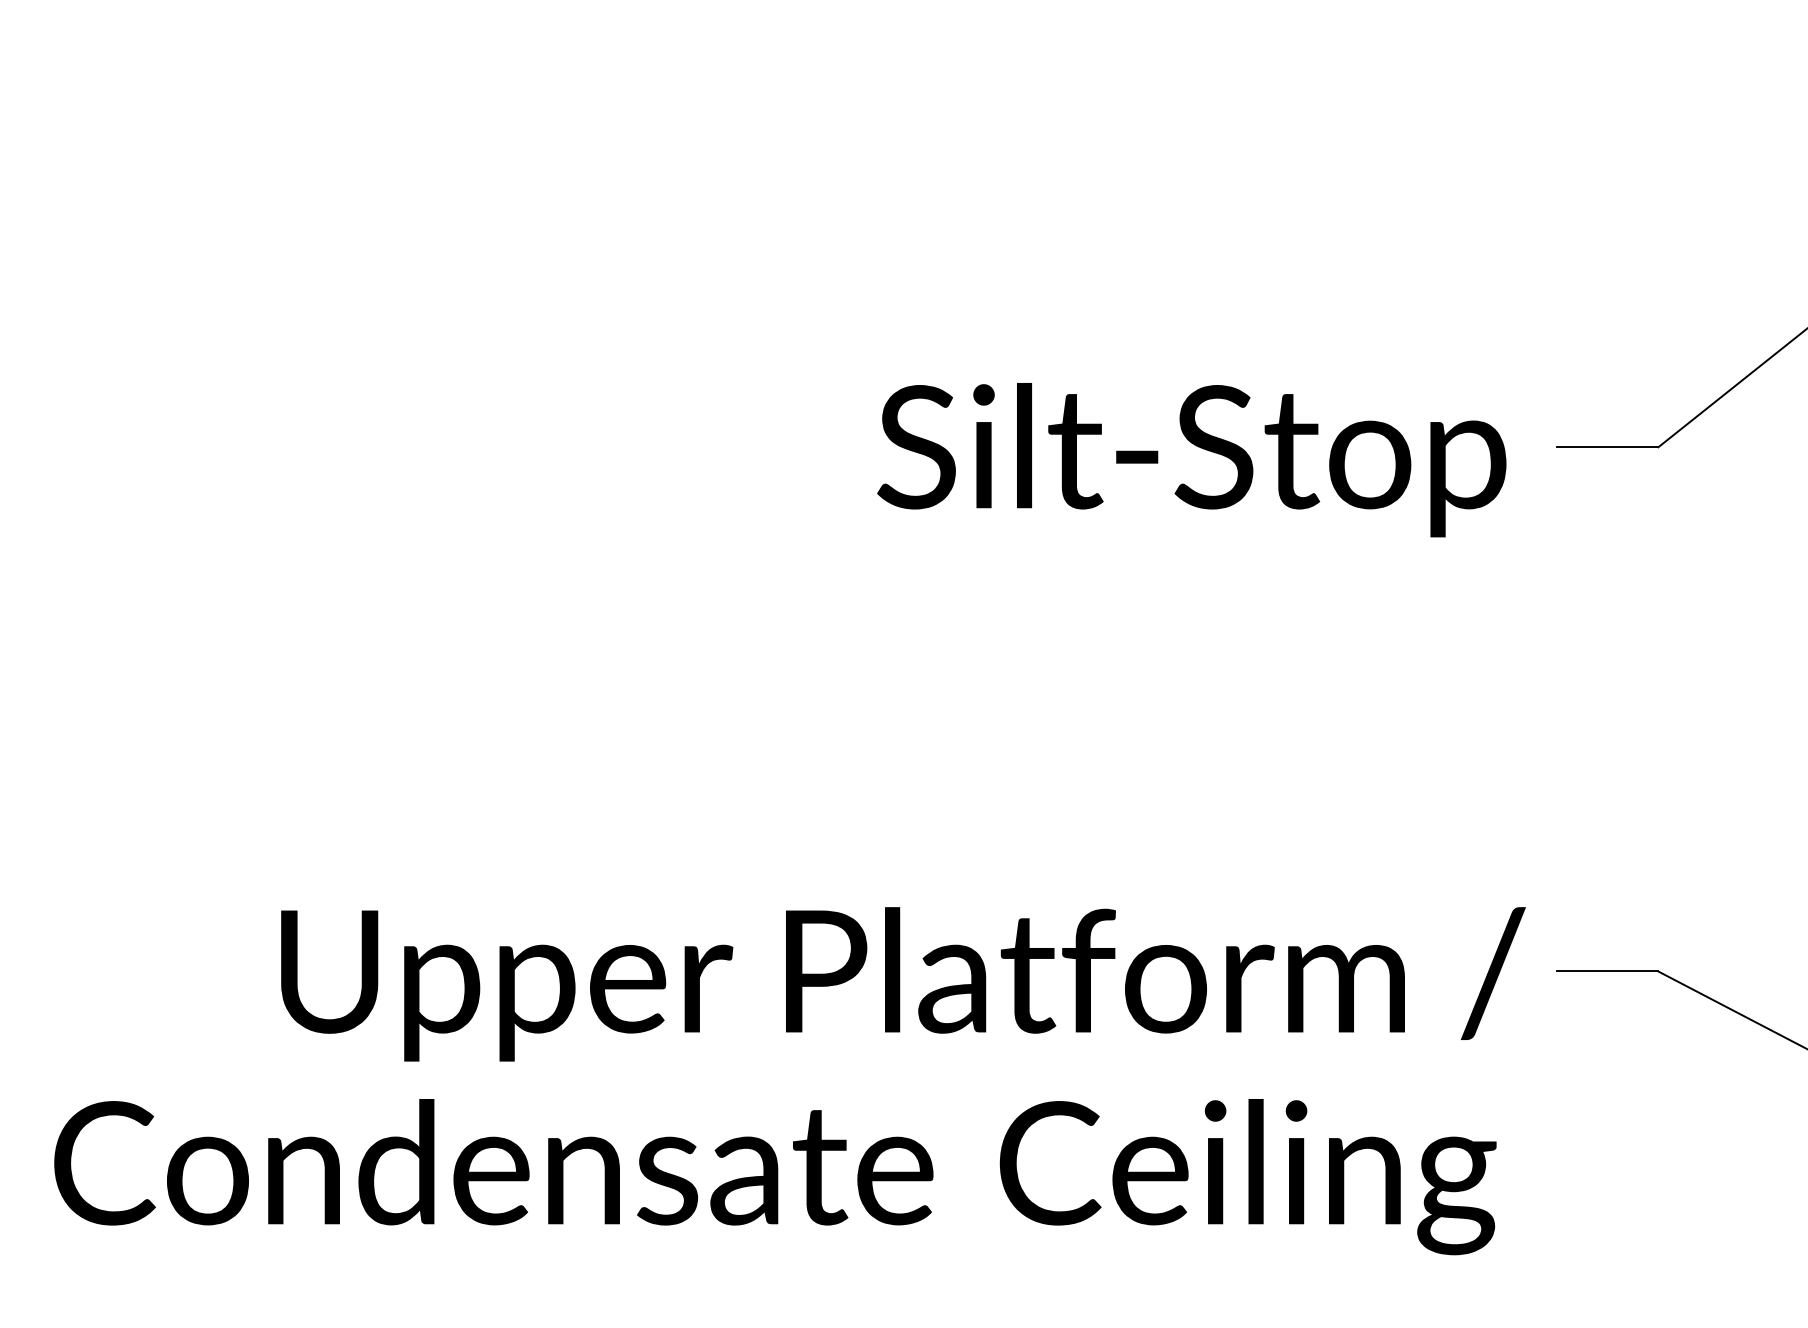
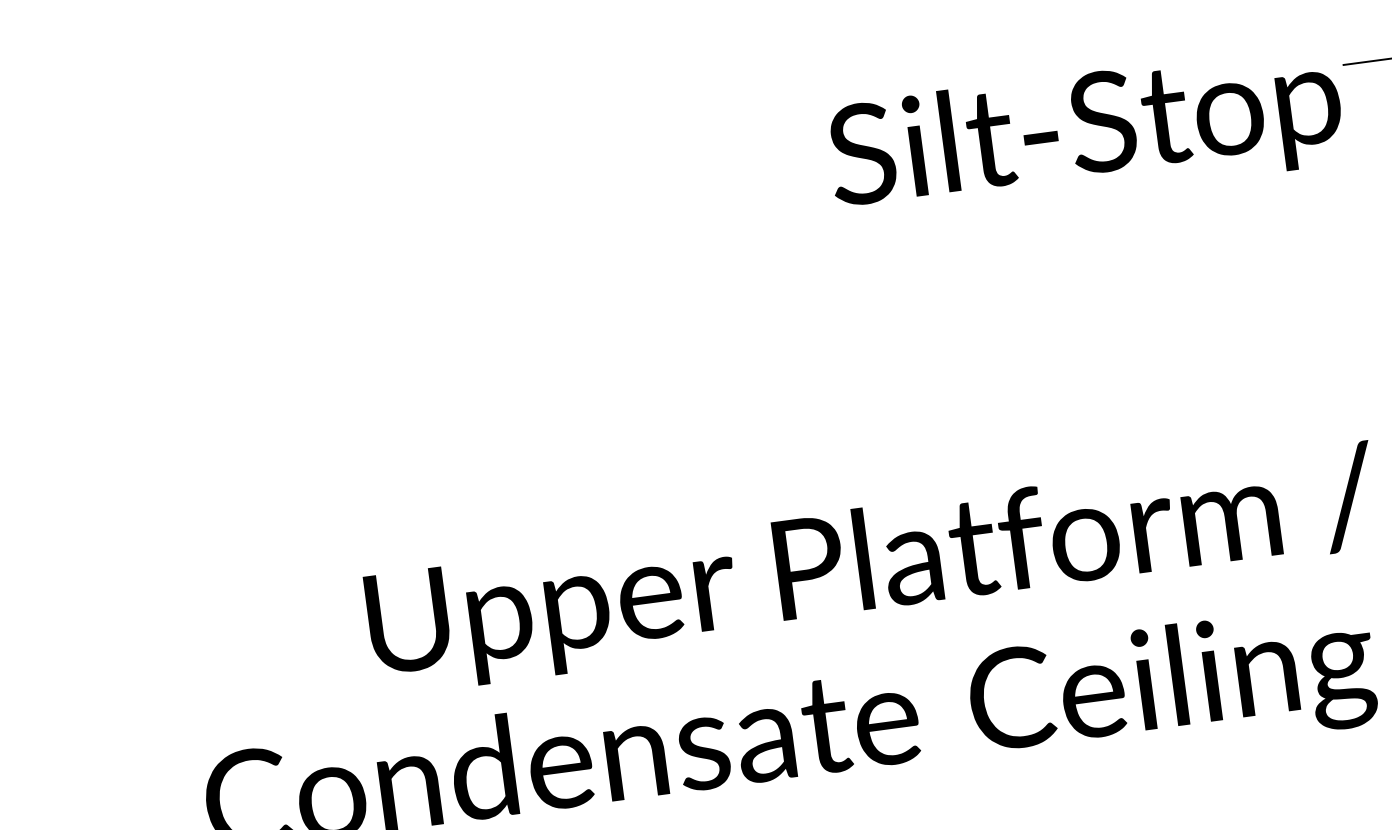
text: (1191, 460) -> (1085, 134), moved

